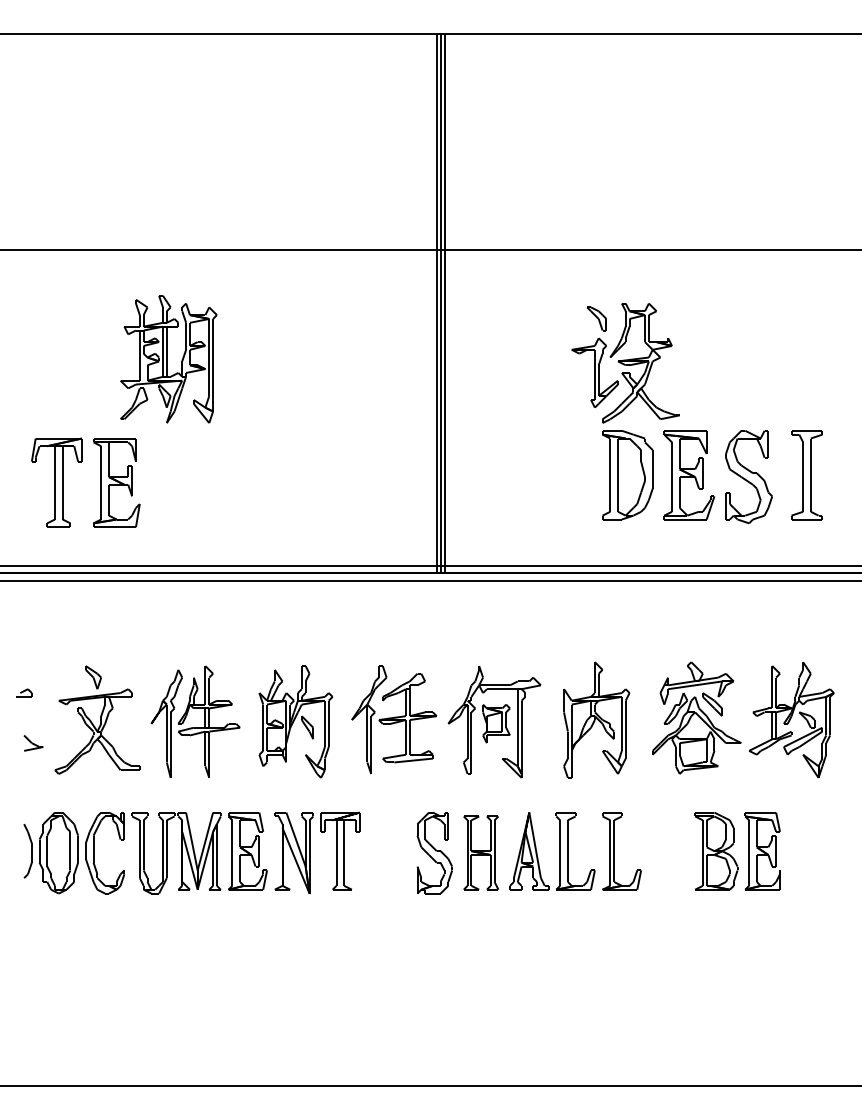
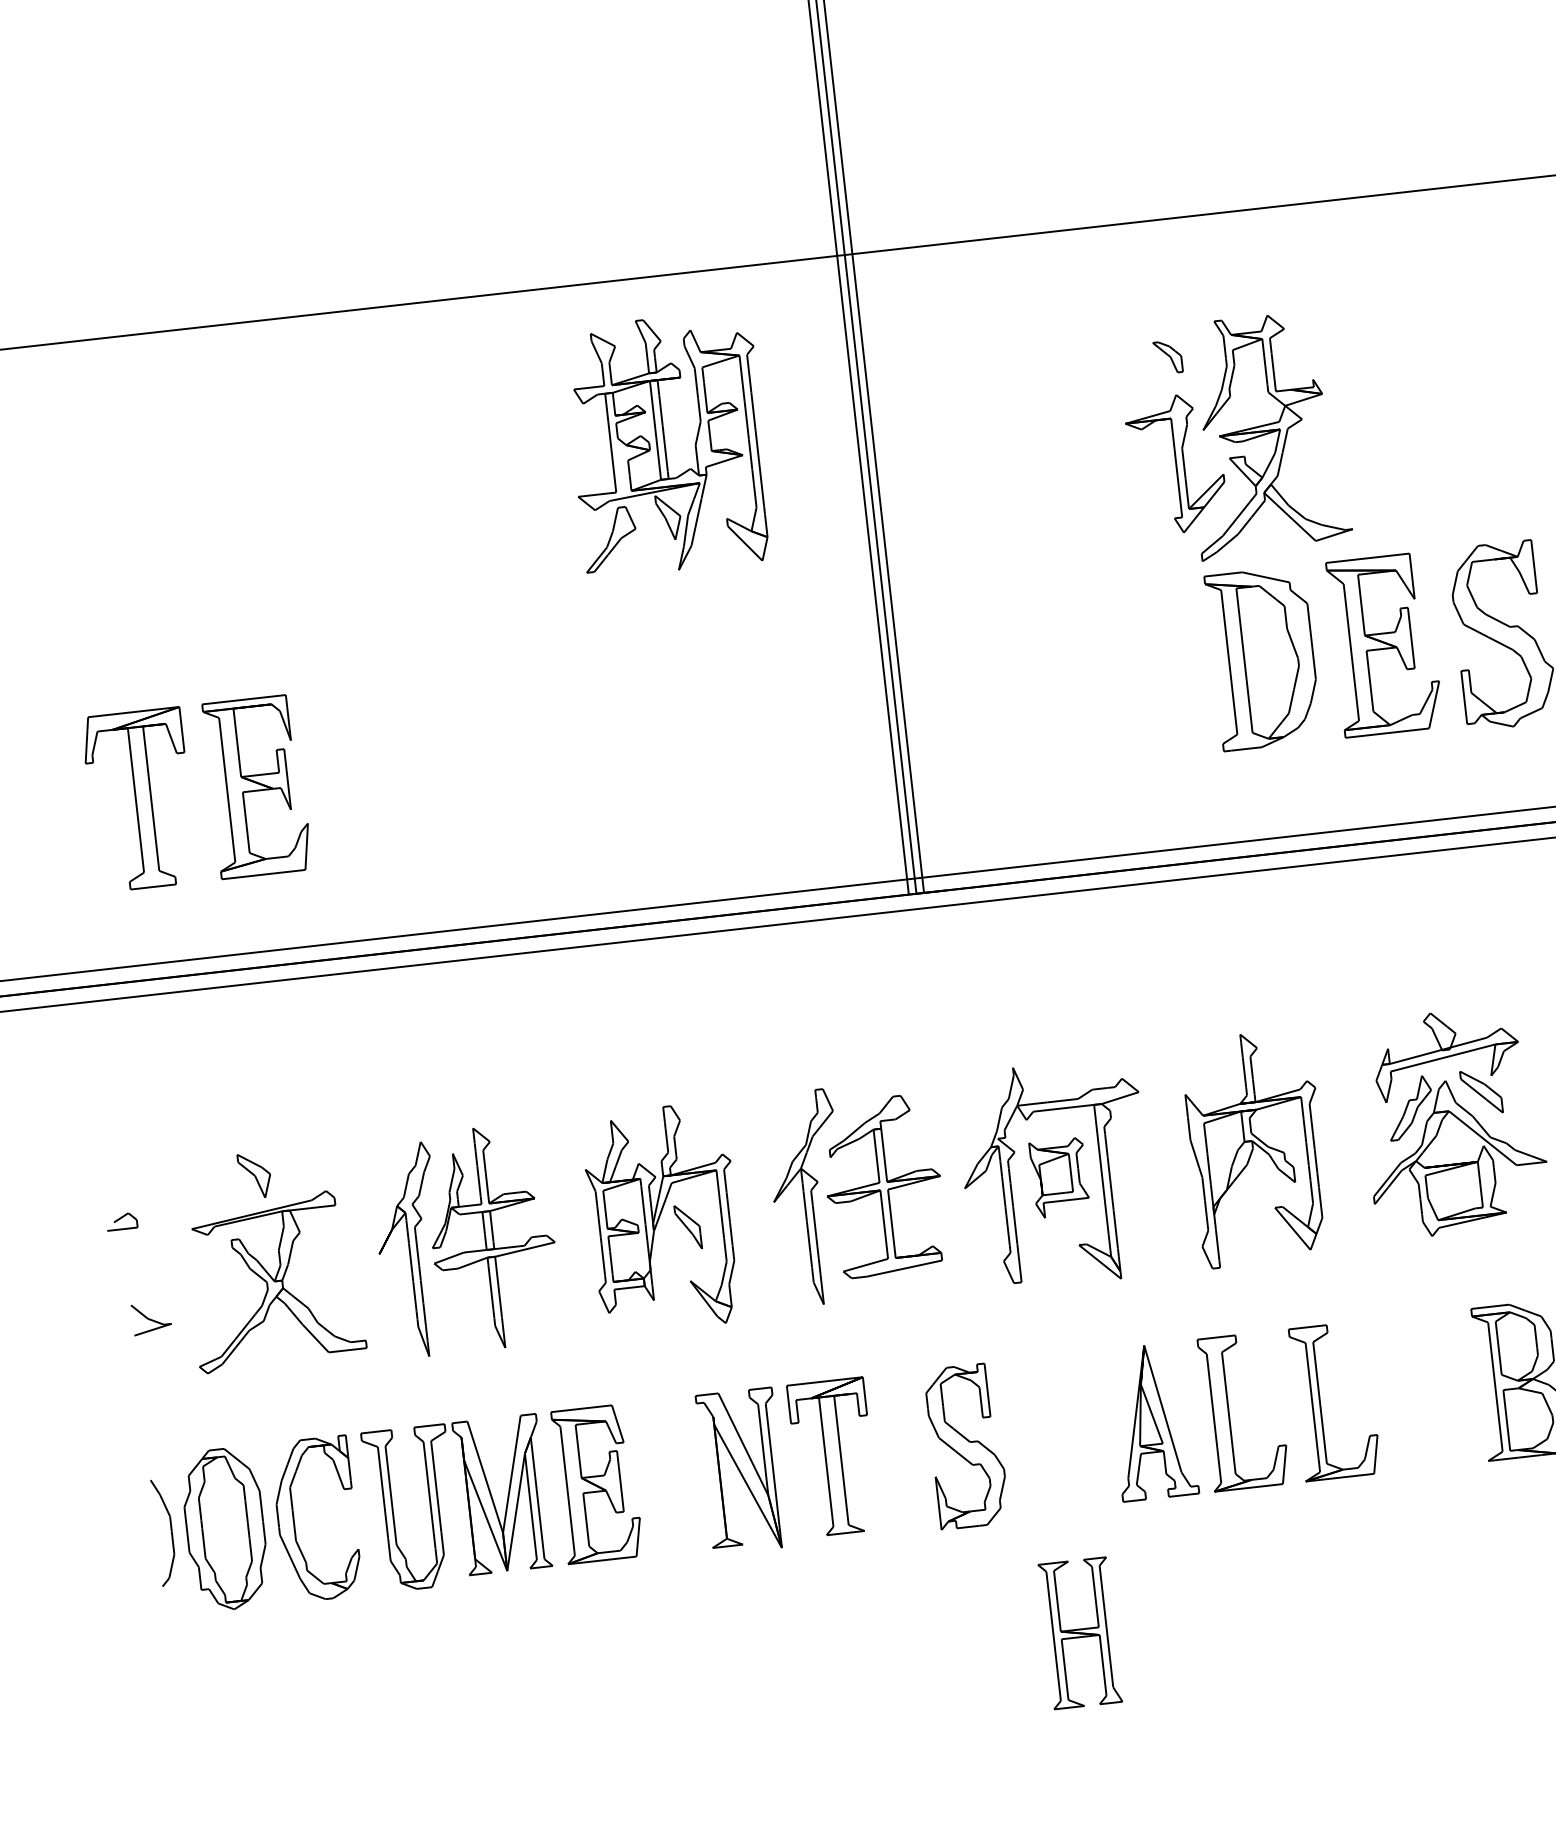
part: (596, 318) -> (1167, 356), size x0.7
part: (168, 359) -> (668, 444), moved
part: (310, 852) -> (774, 1466), moved
part: (480, 852) -> (1078, 1632), moved

